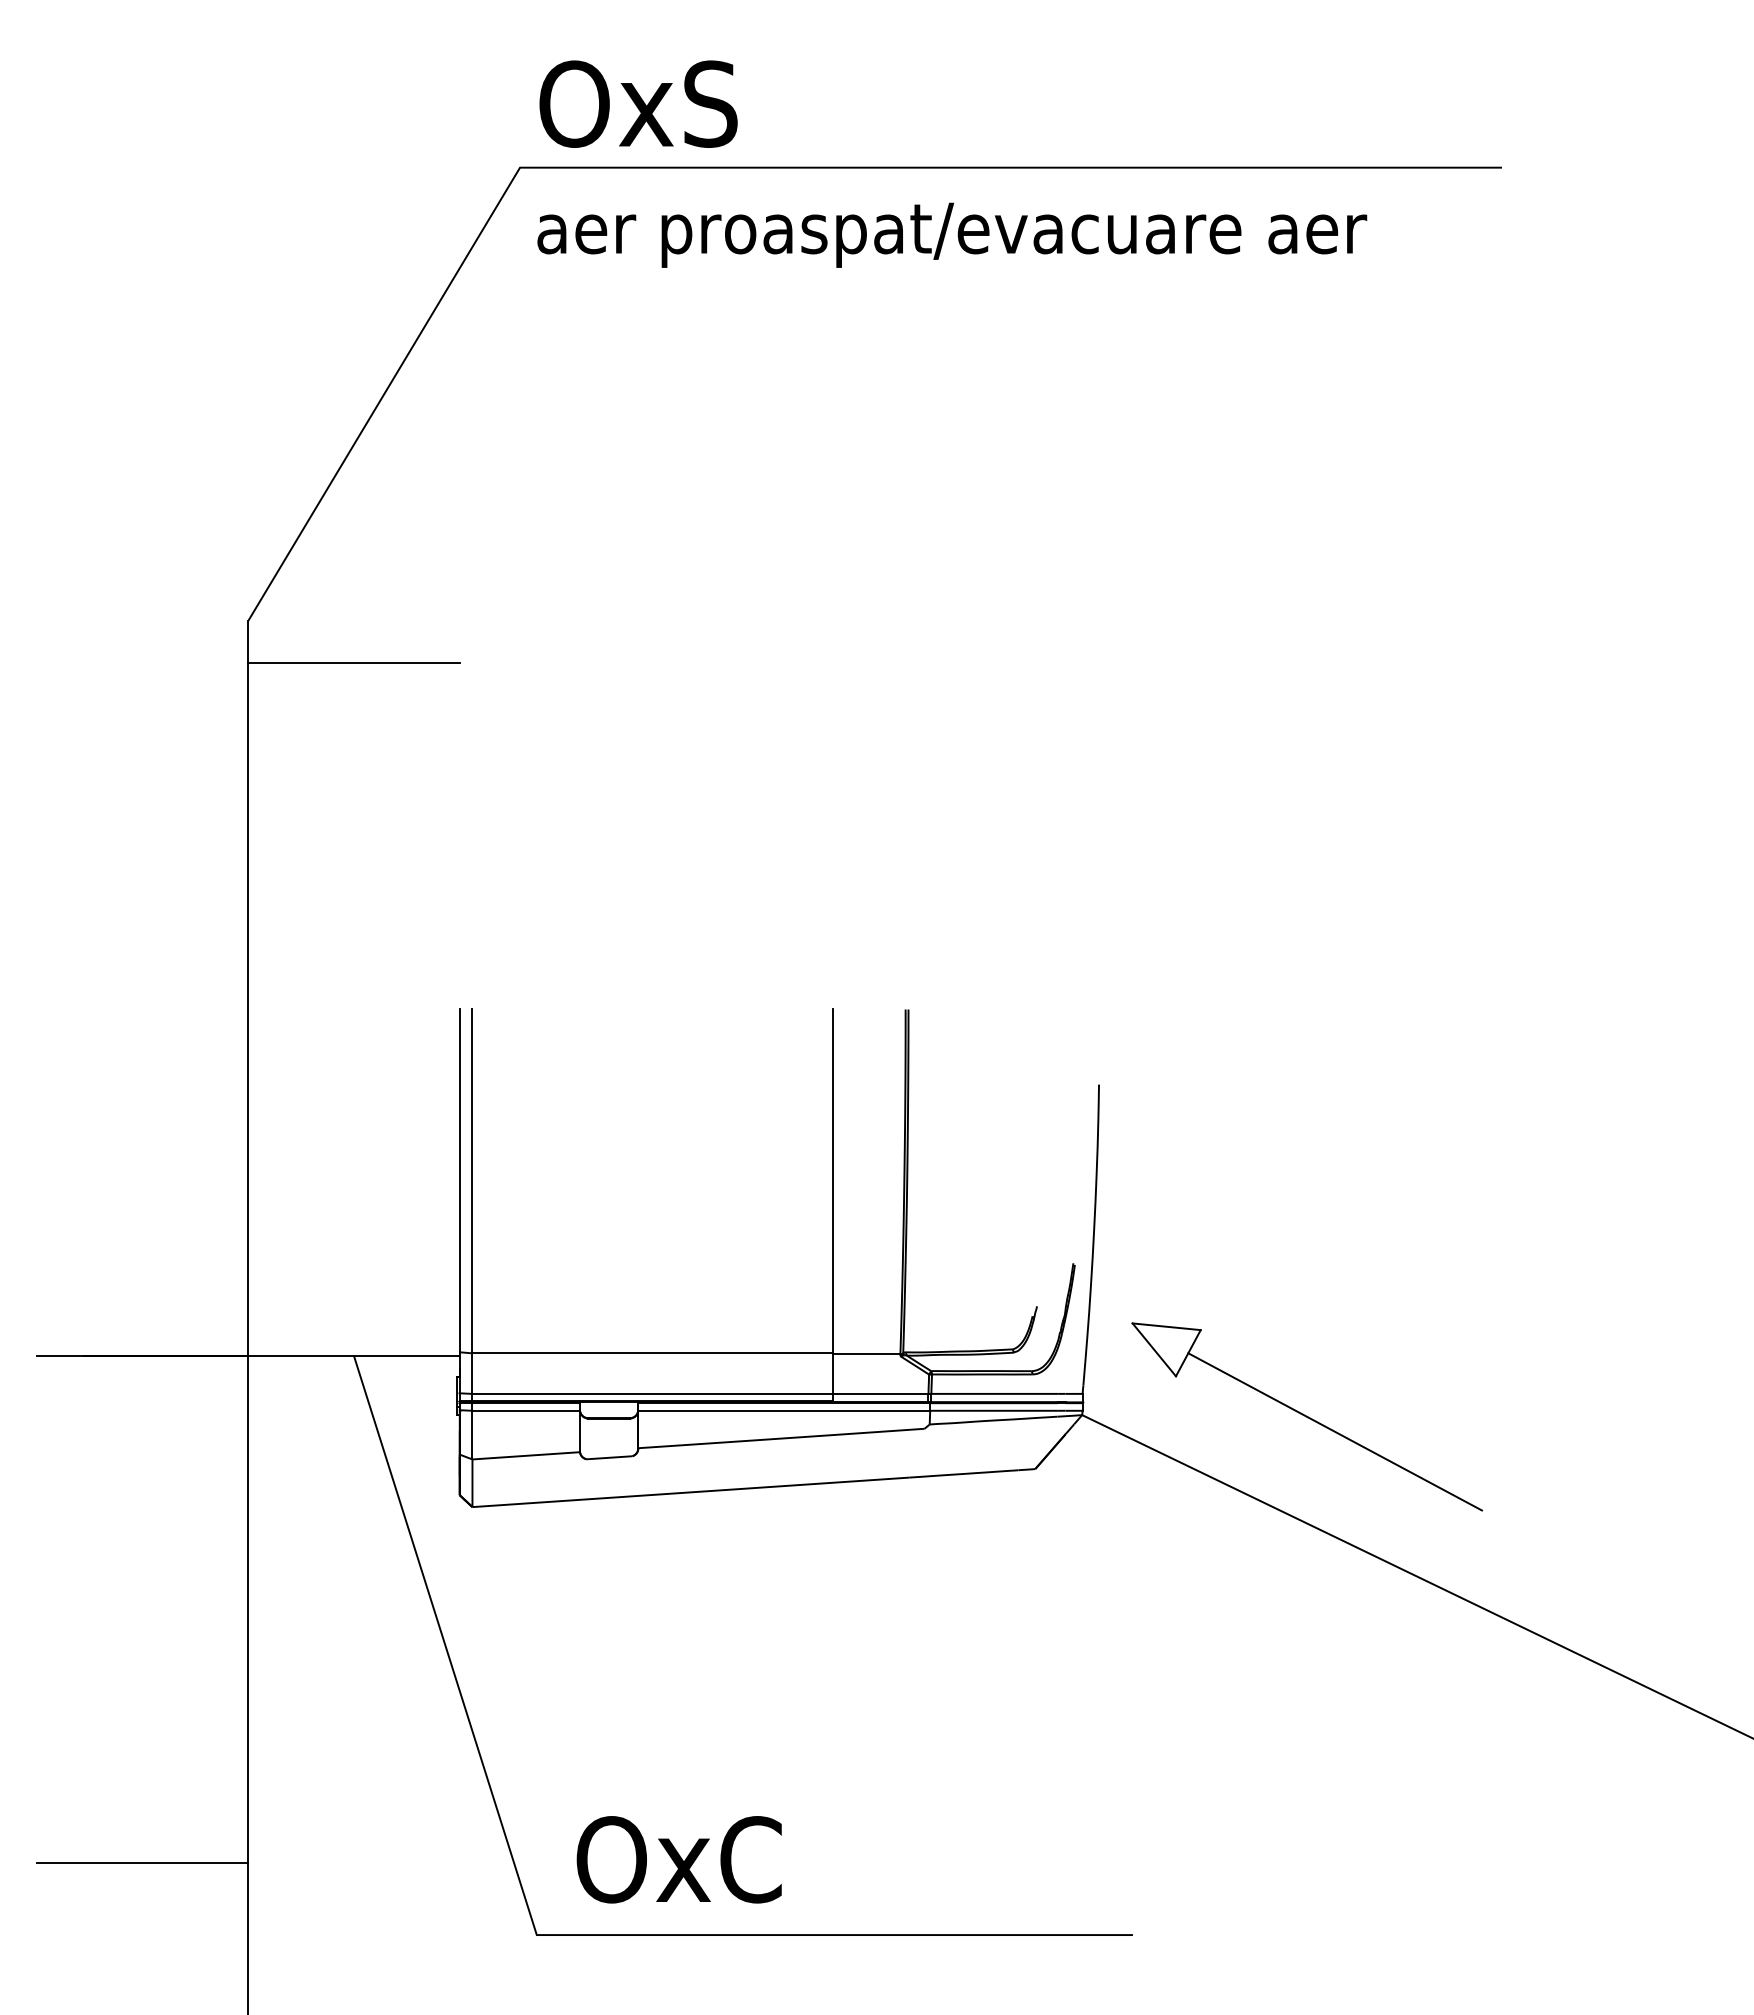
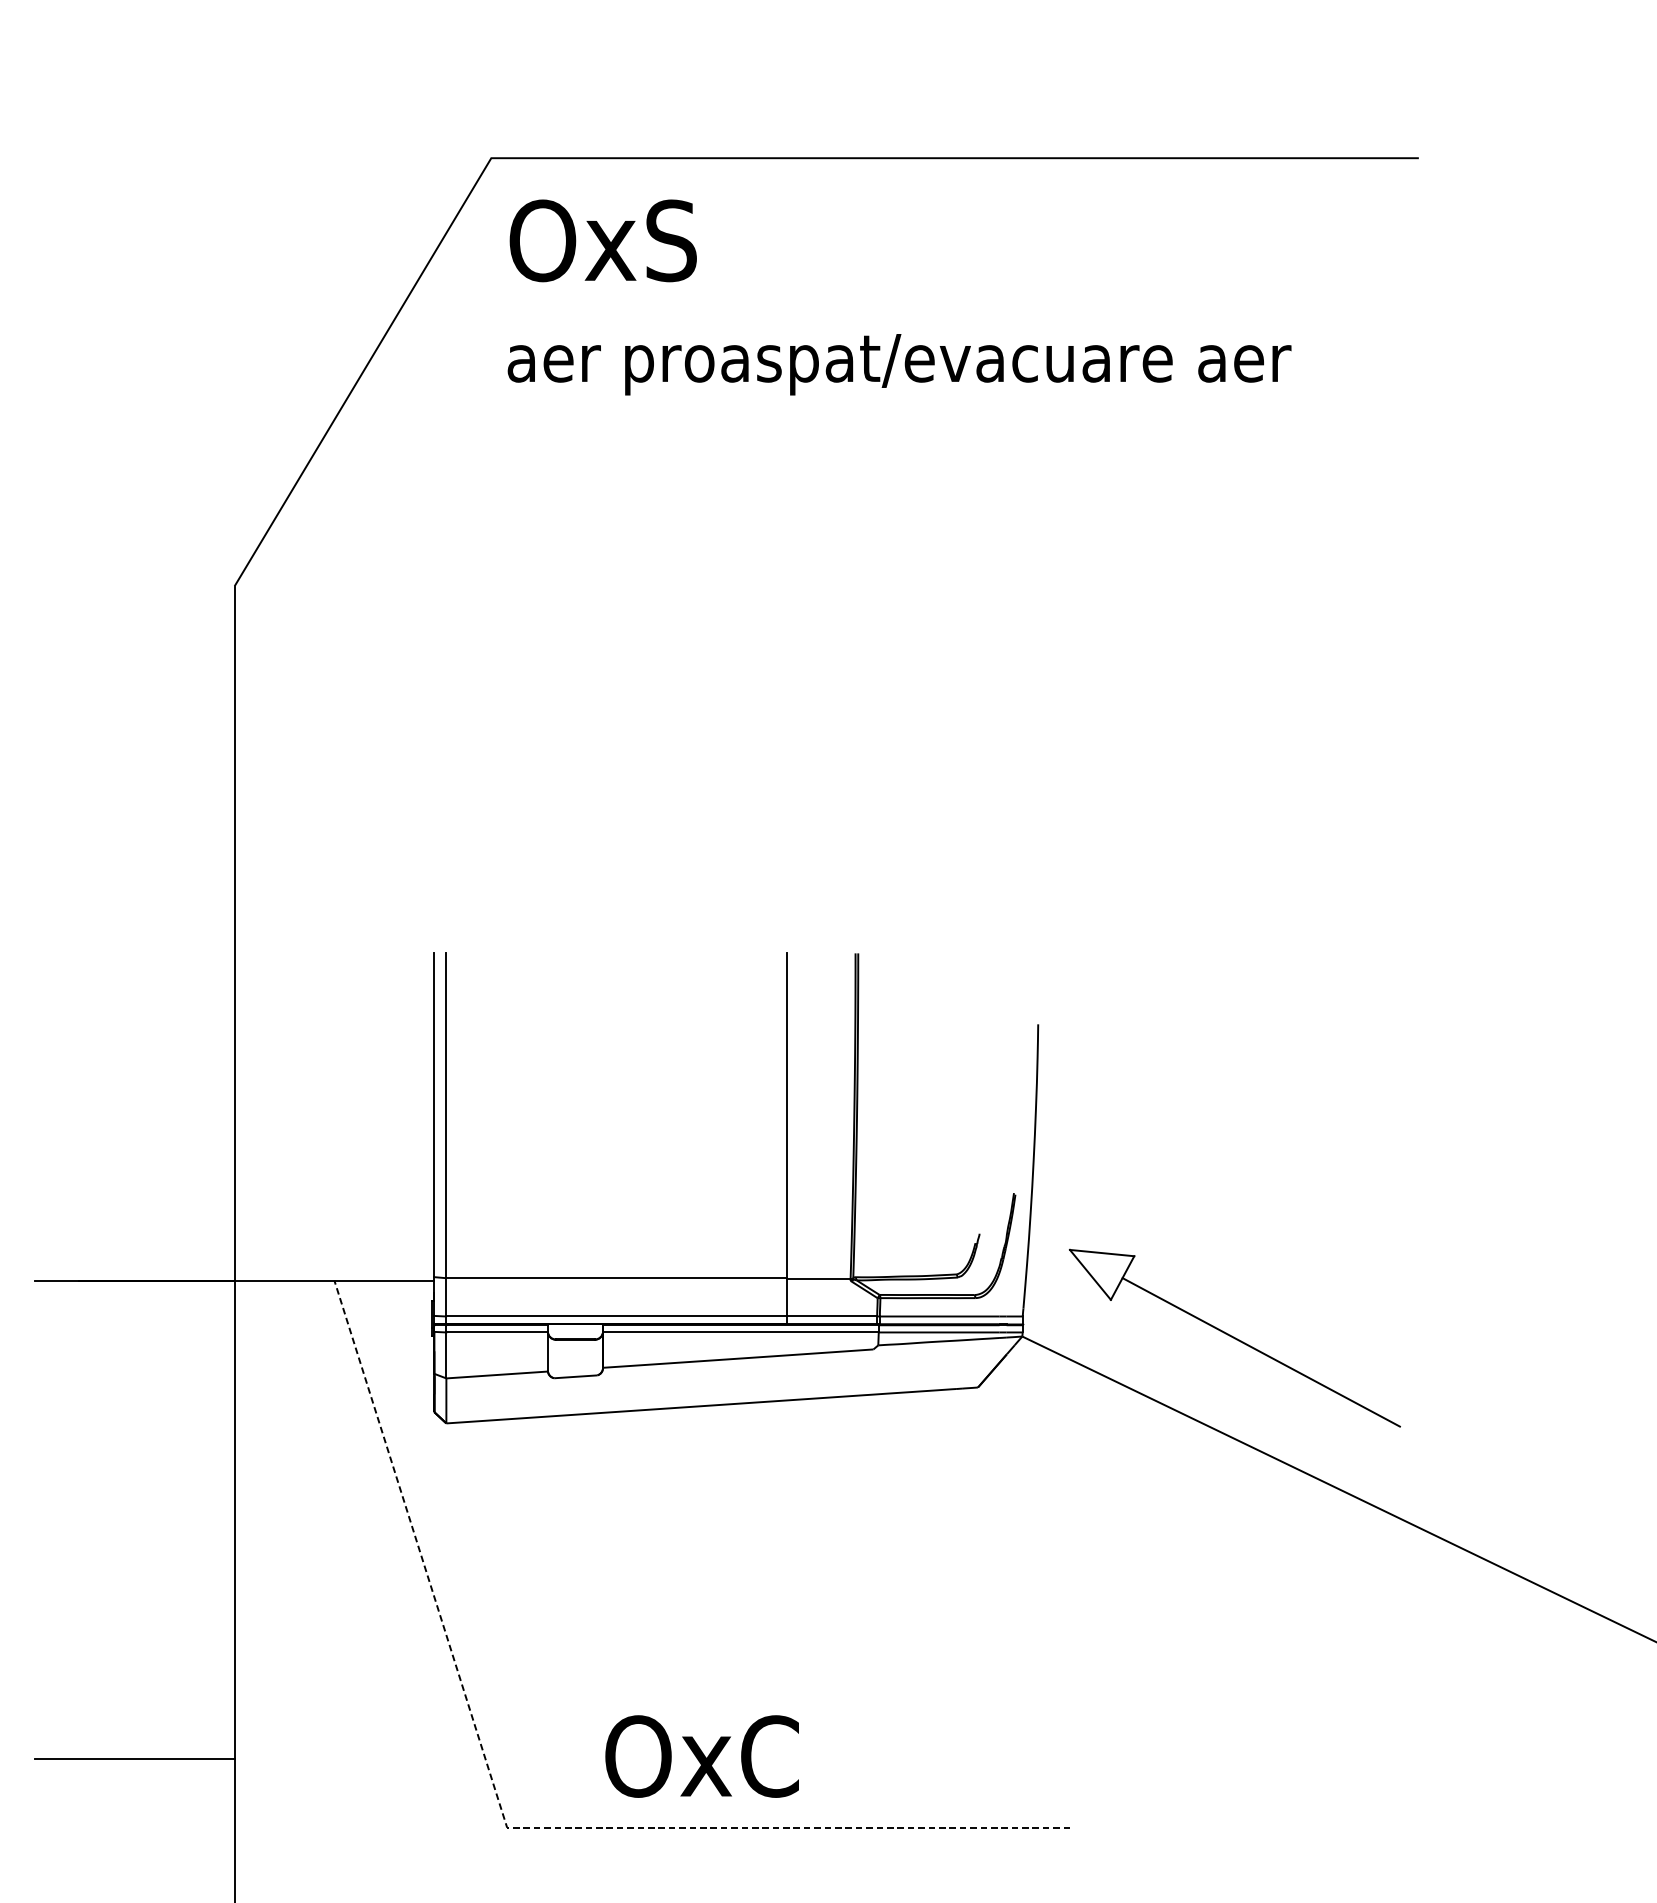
text: (952, 163) -> (899, 296), moved
line: (353, 663) -> (334, 626), removed
text: (678, 1859) -> (701, 1756), moved
line: (535, 1930) -> (505, 1823), solid -> dashed

